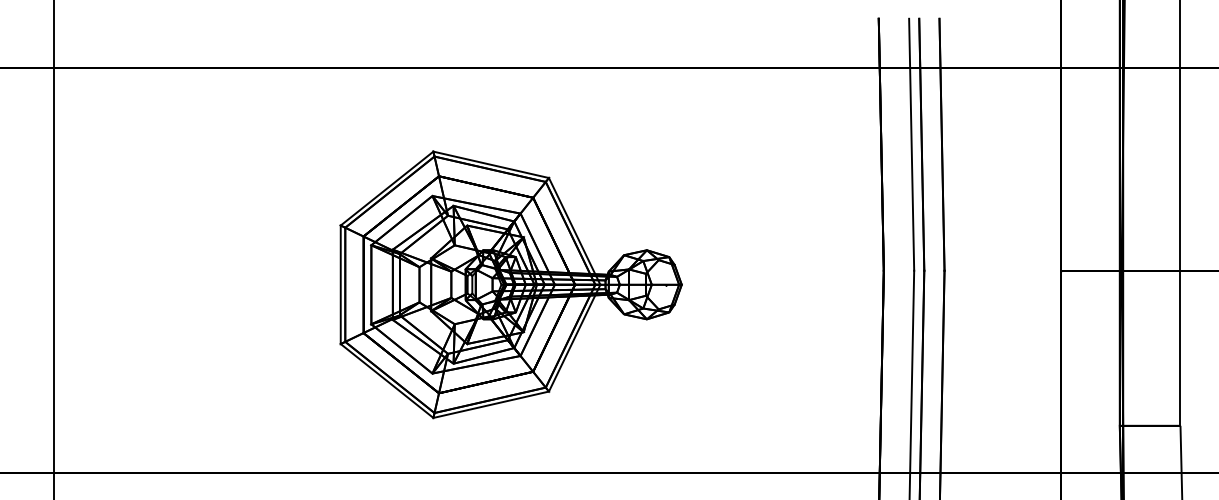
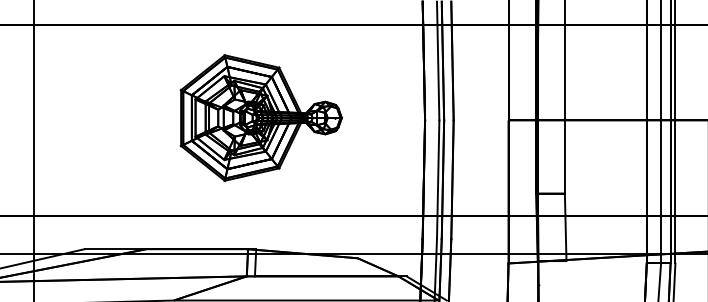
part: (509, 285) -> (260, 118), moved

